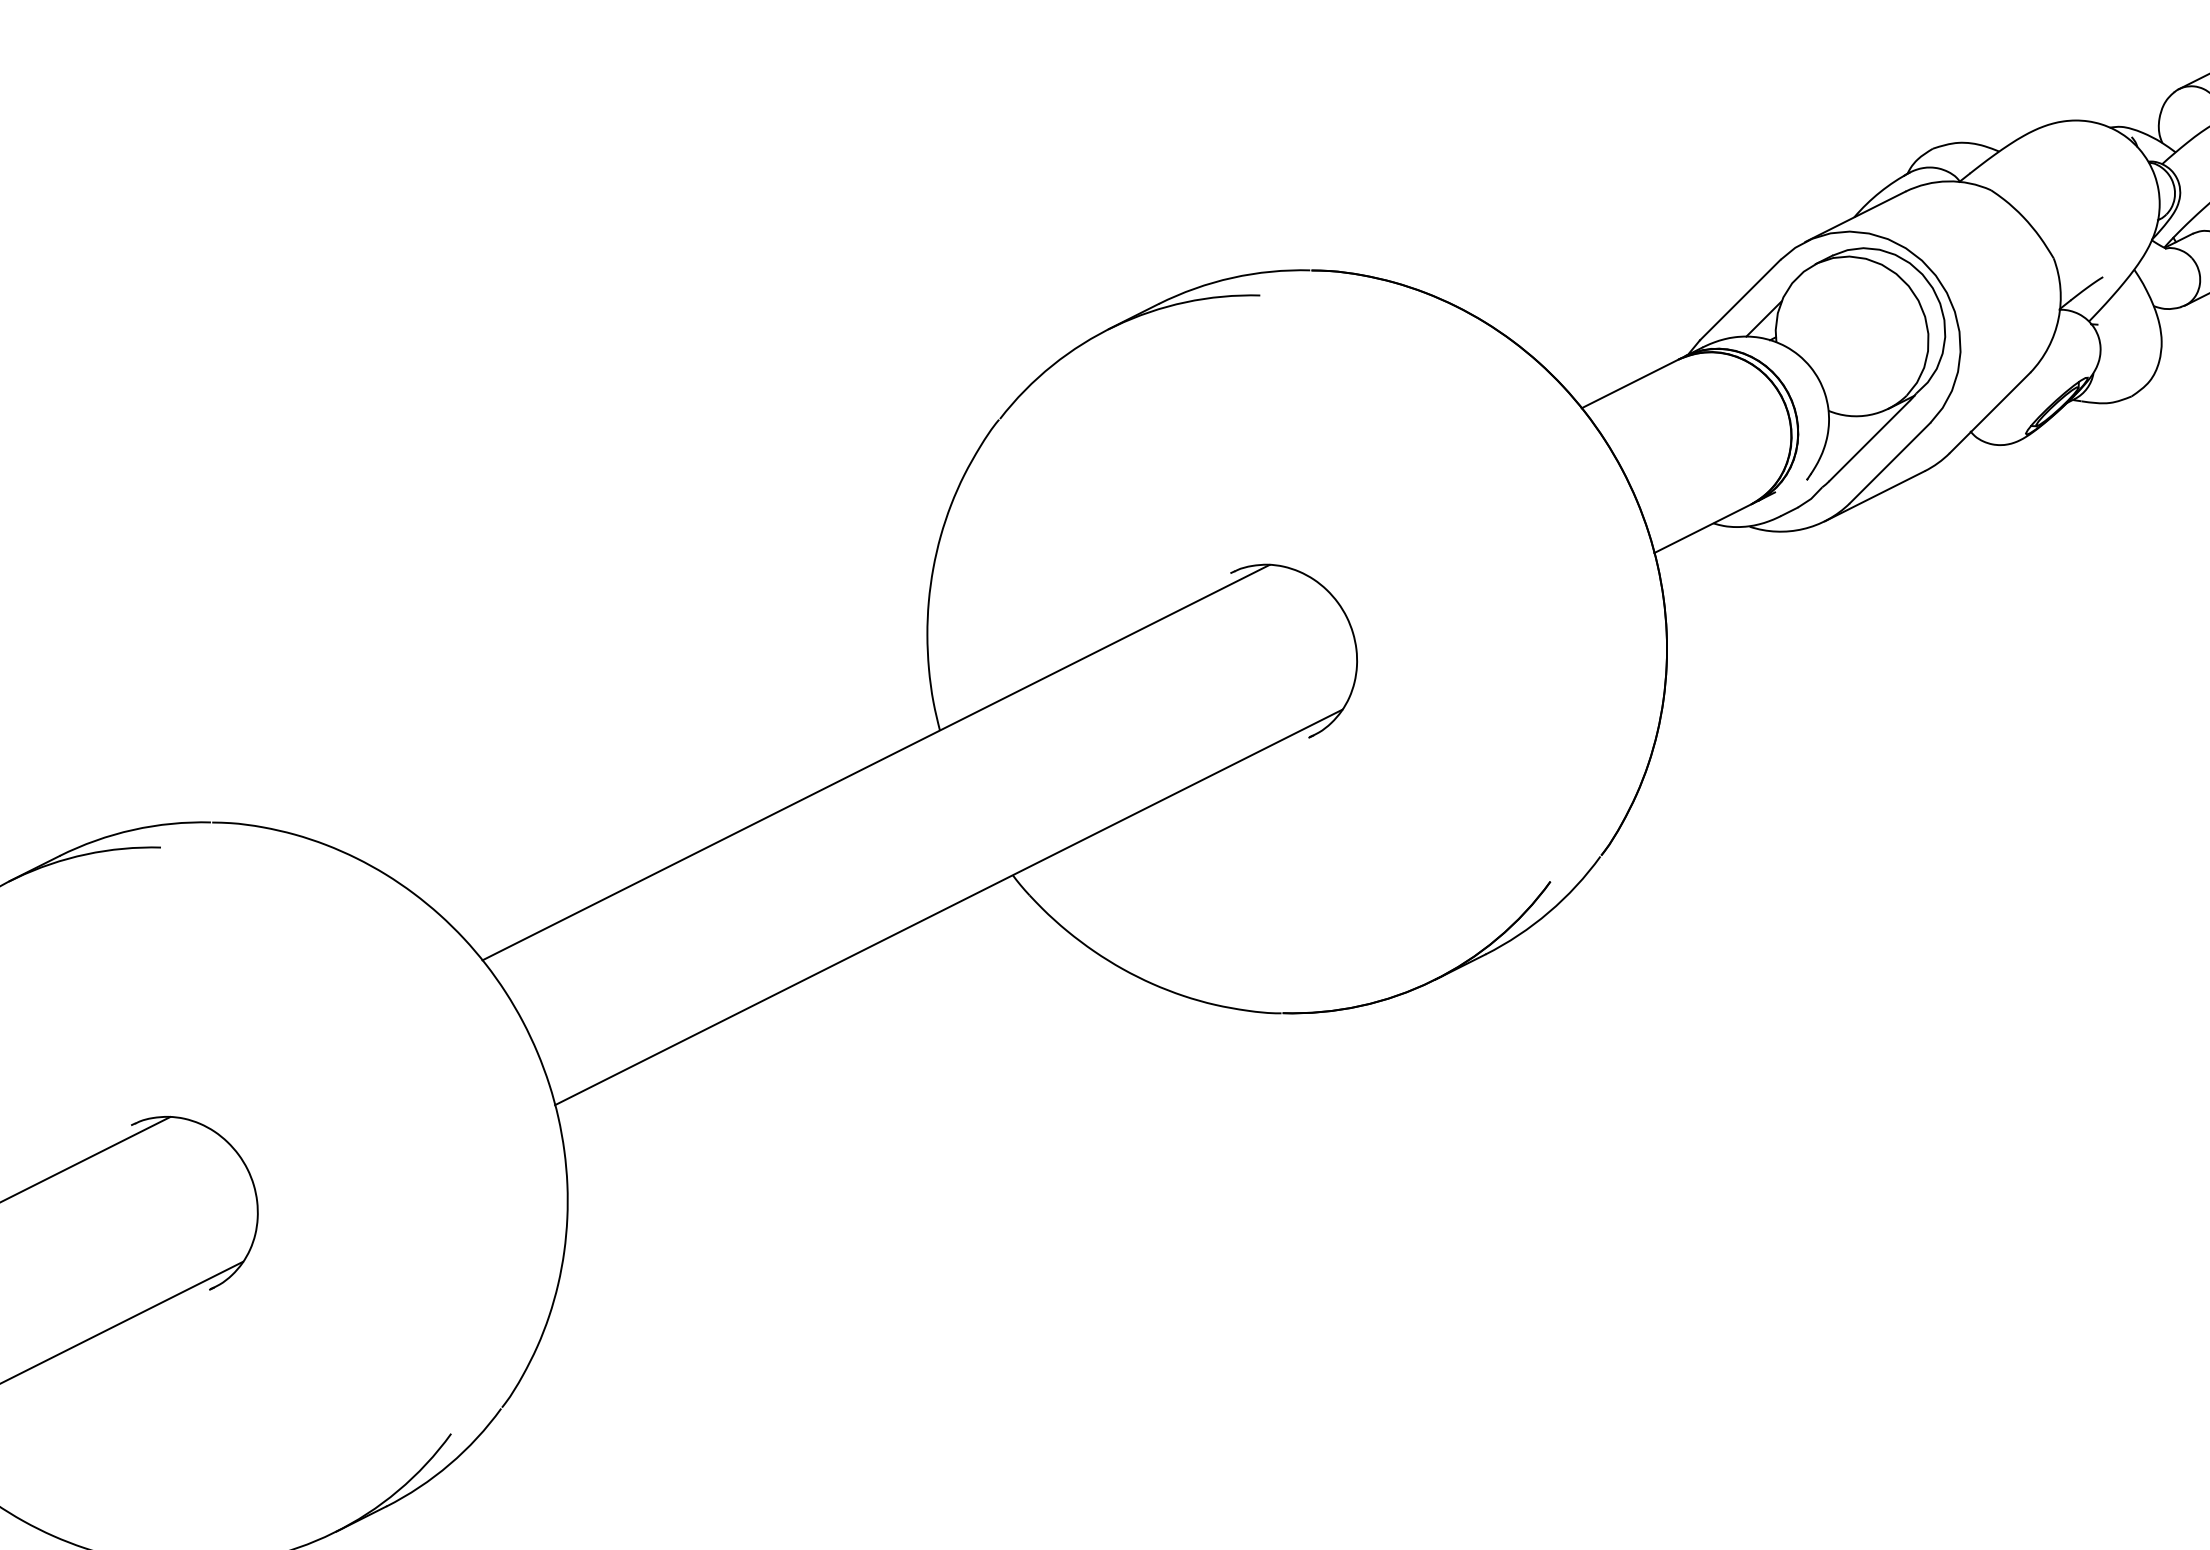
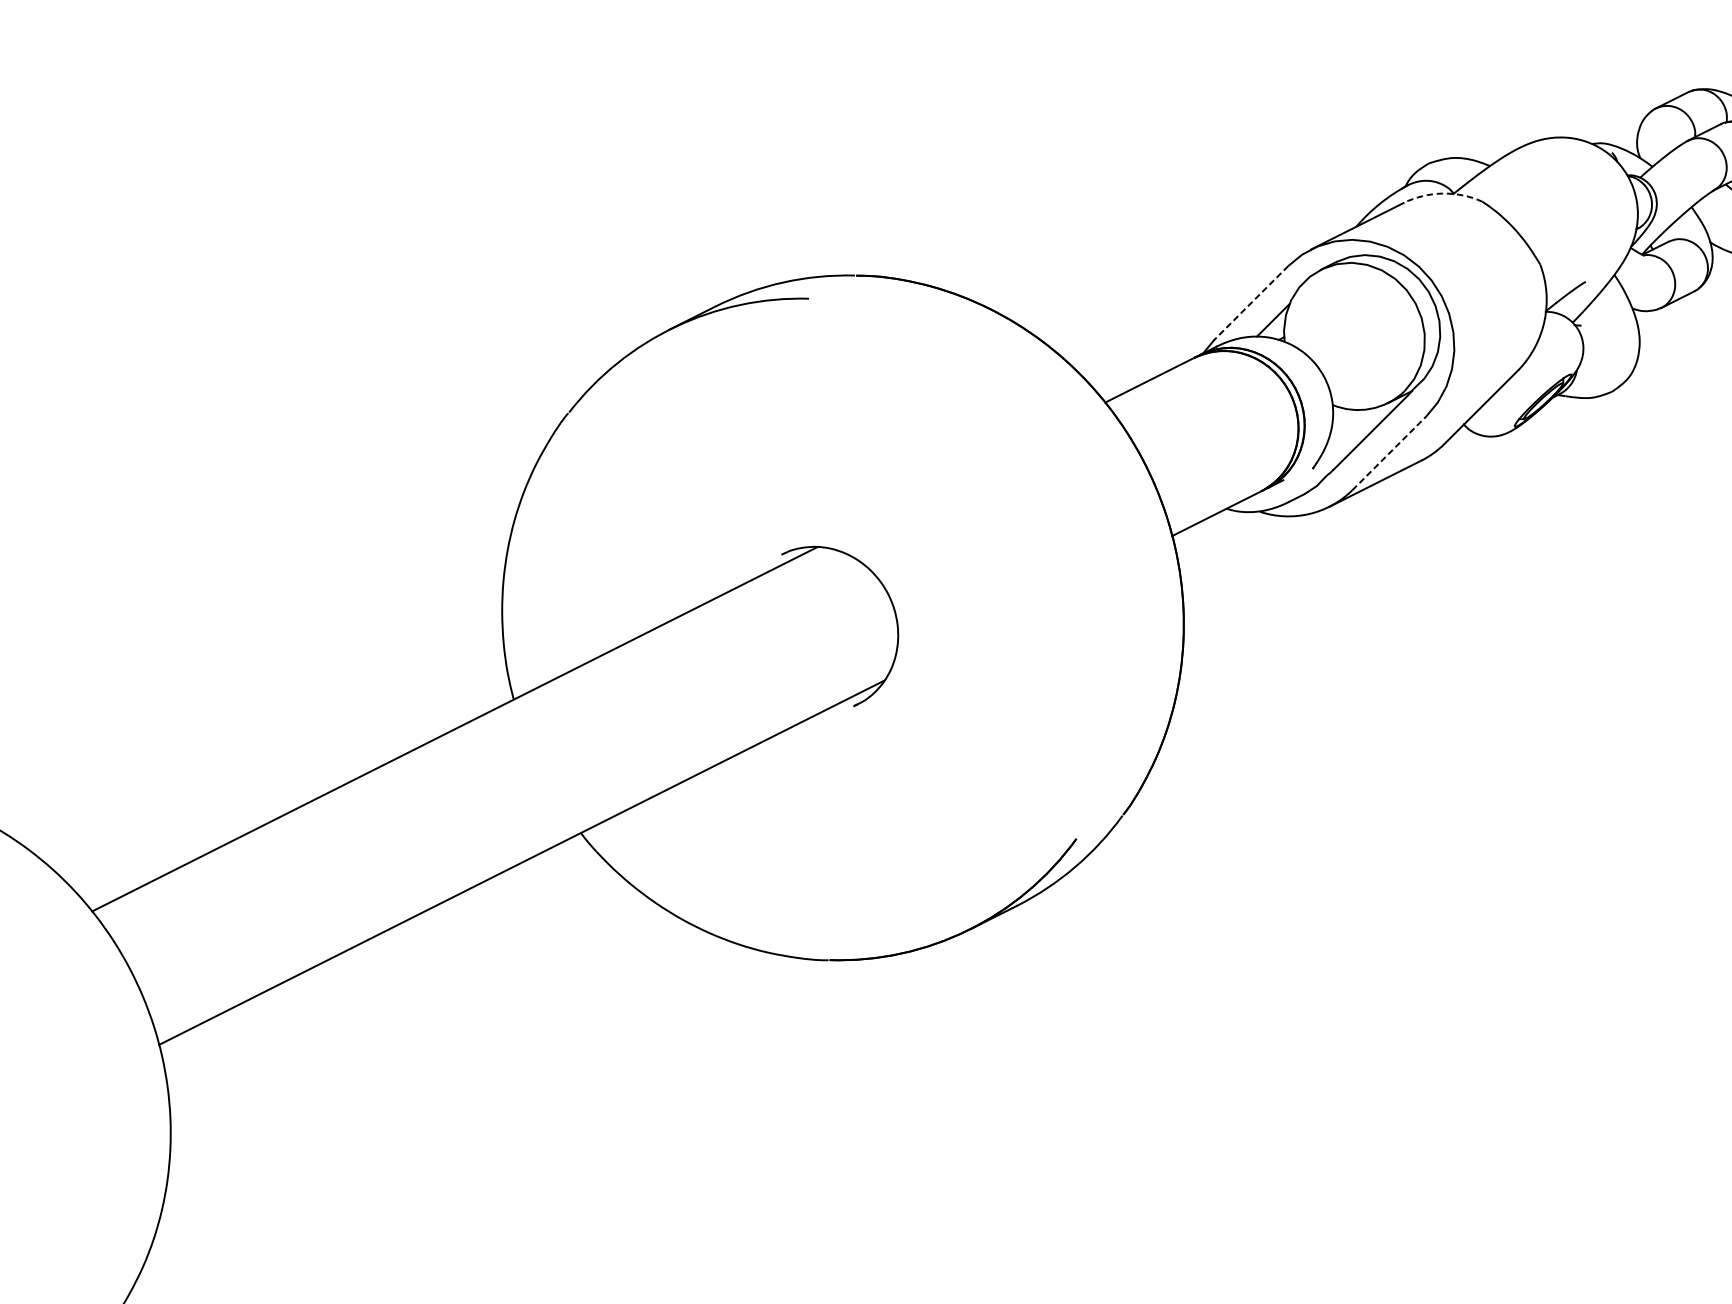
arc: (1948, 181) -> (1443, 193), solid -> dashed
line: (1740, 300) -> (1251, 303), solid -> dashed
line: (1890, 463) -> (1389, 453), solid -> dashed

